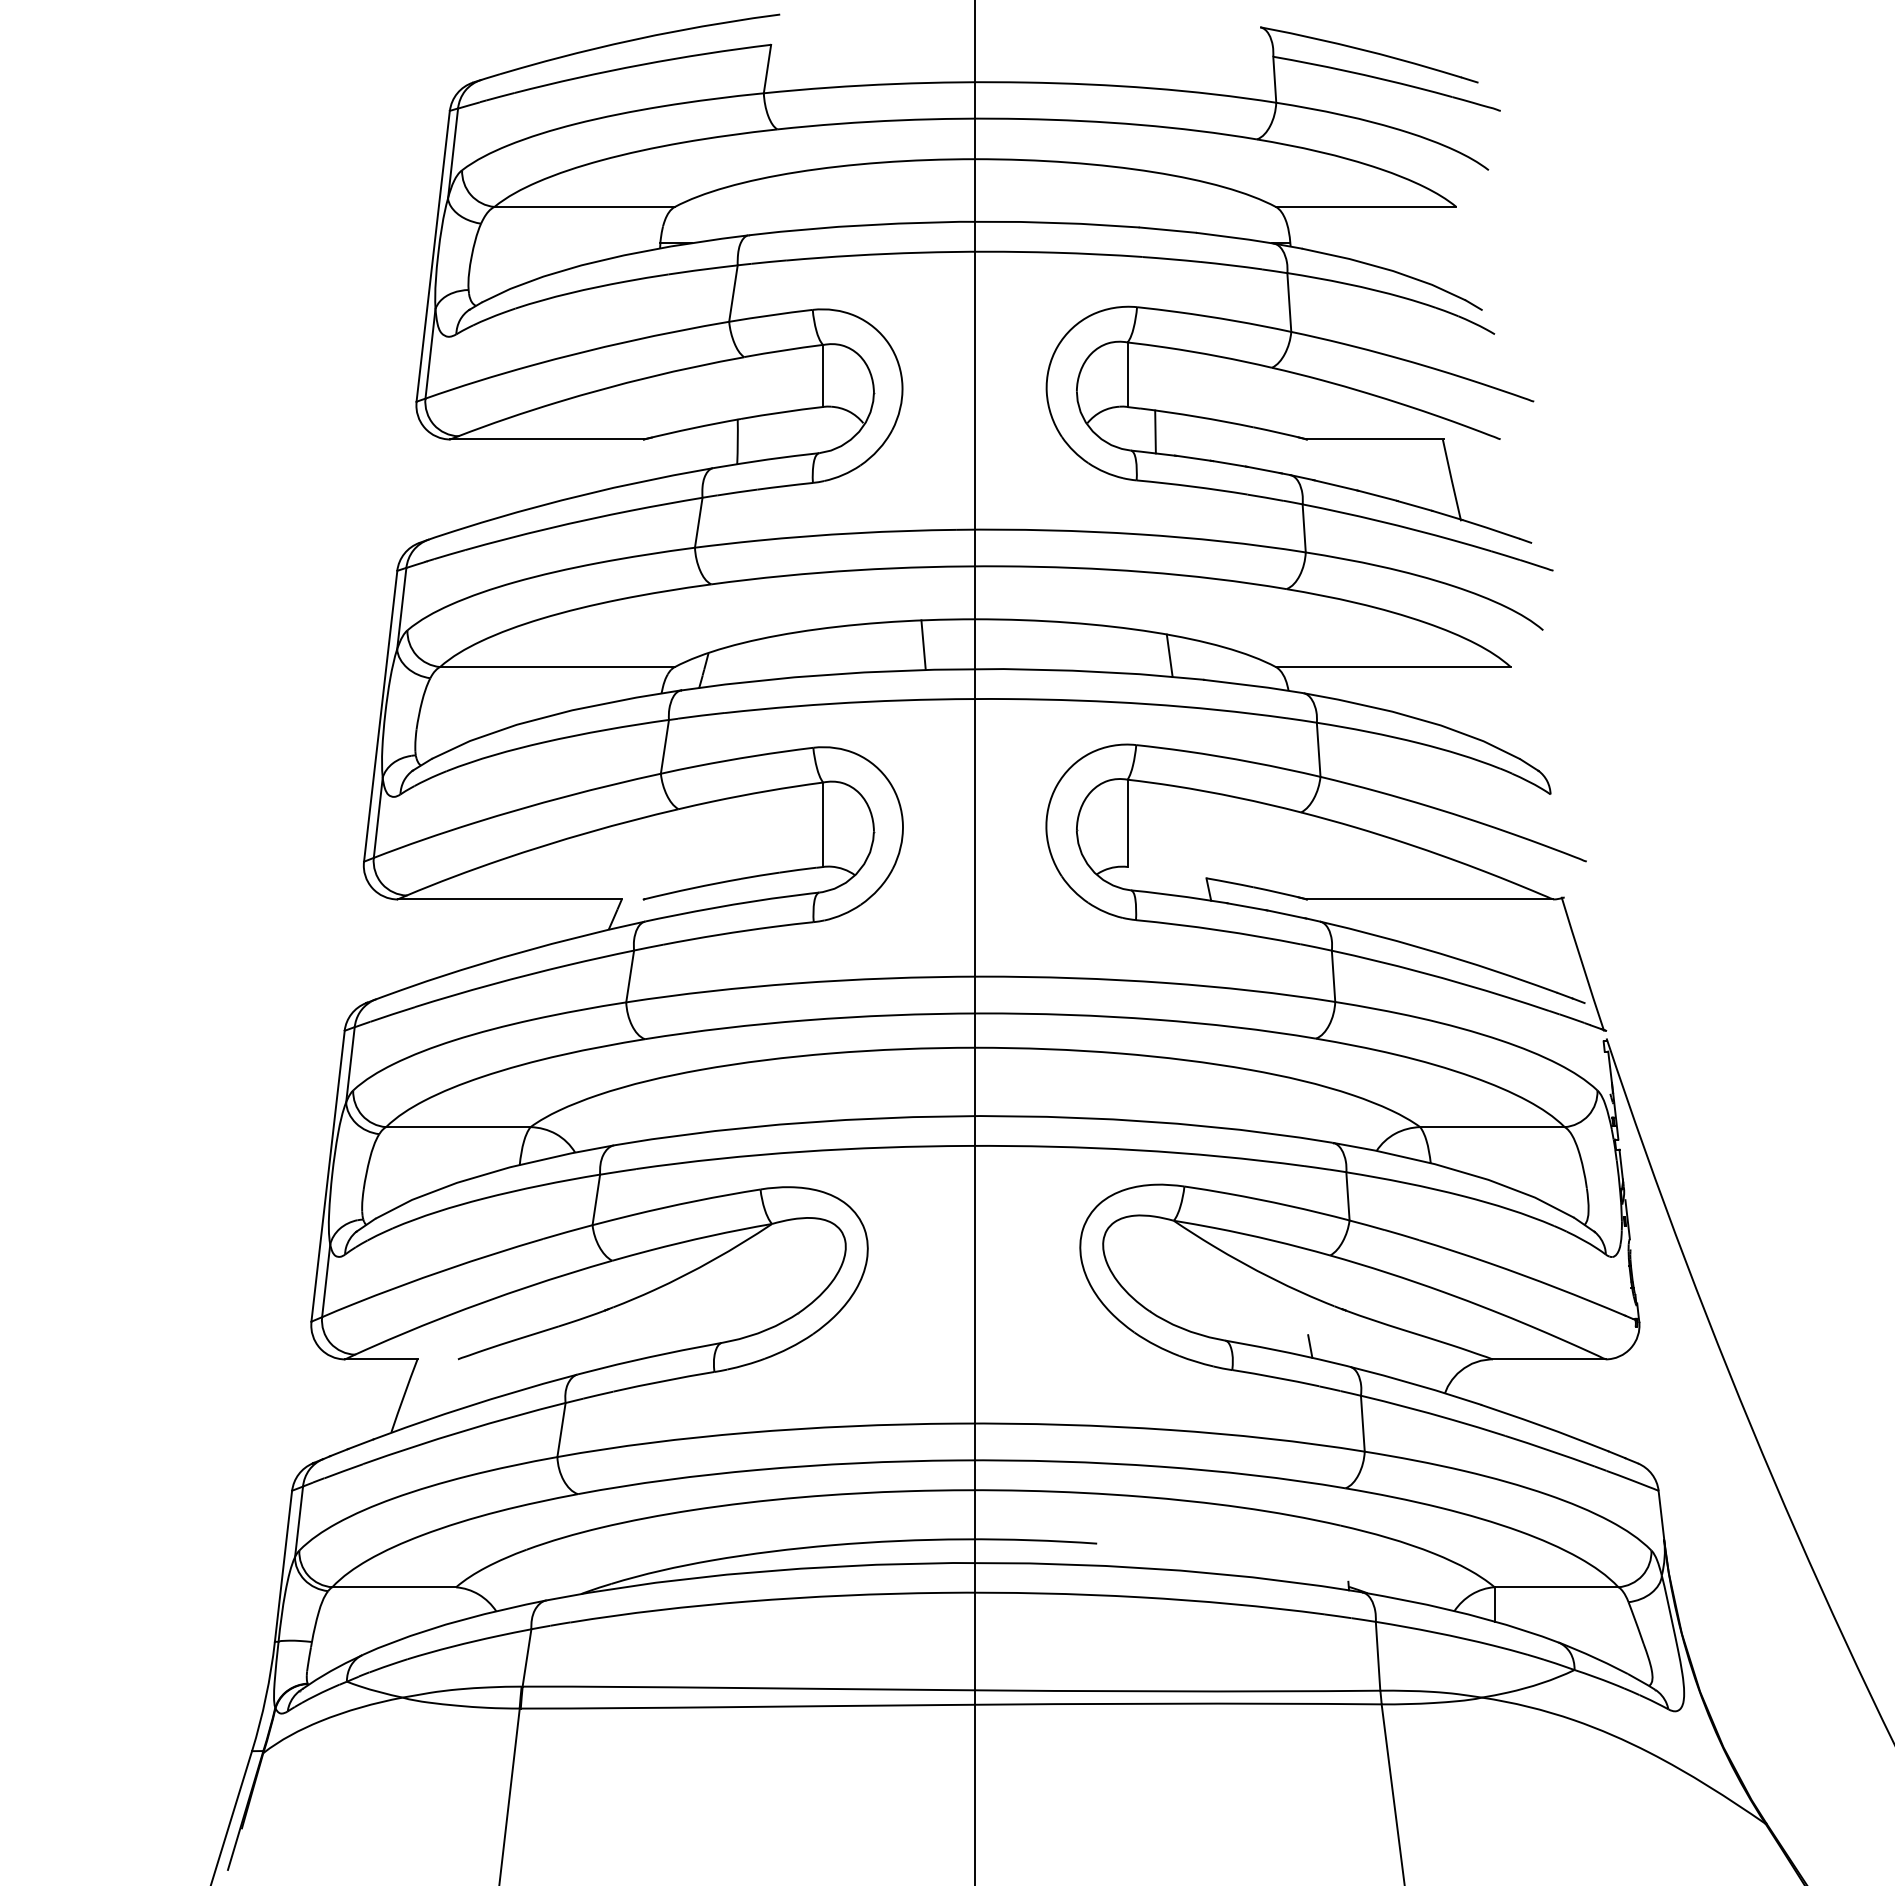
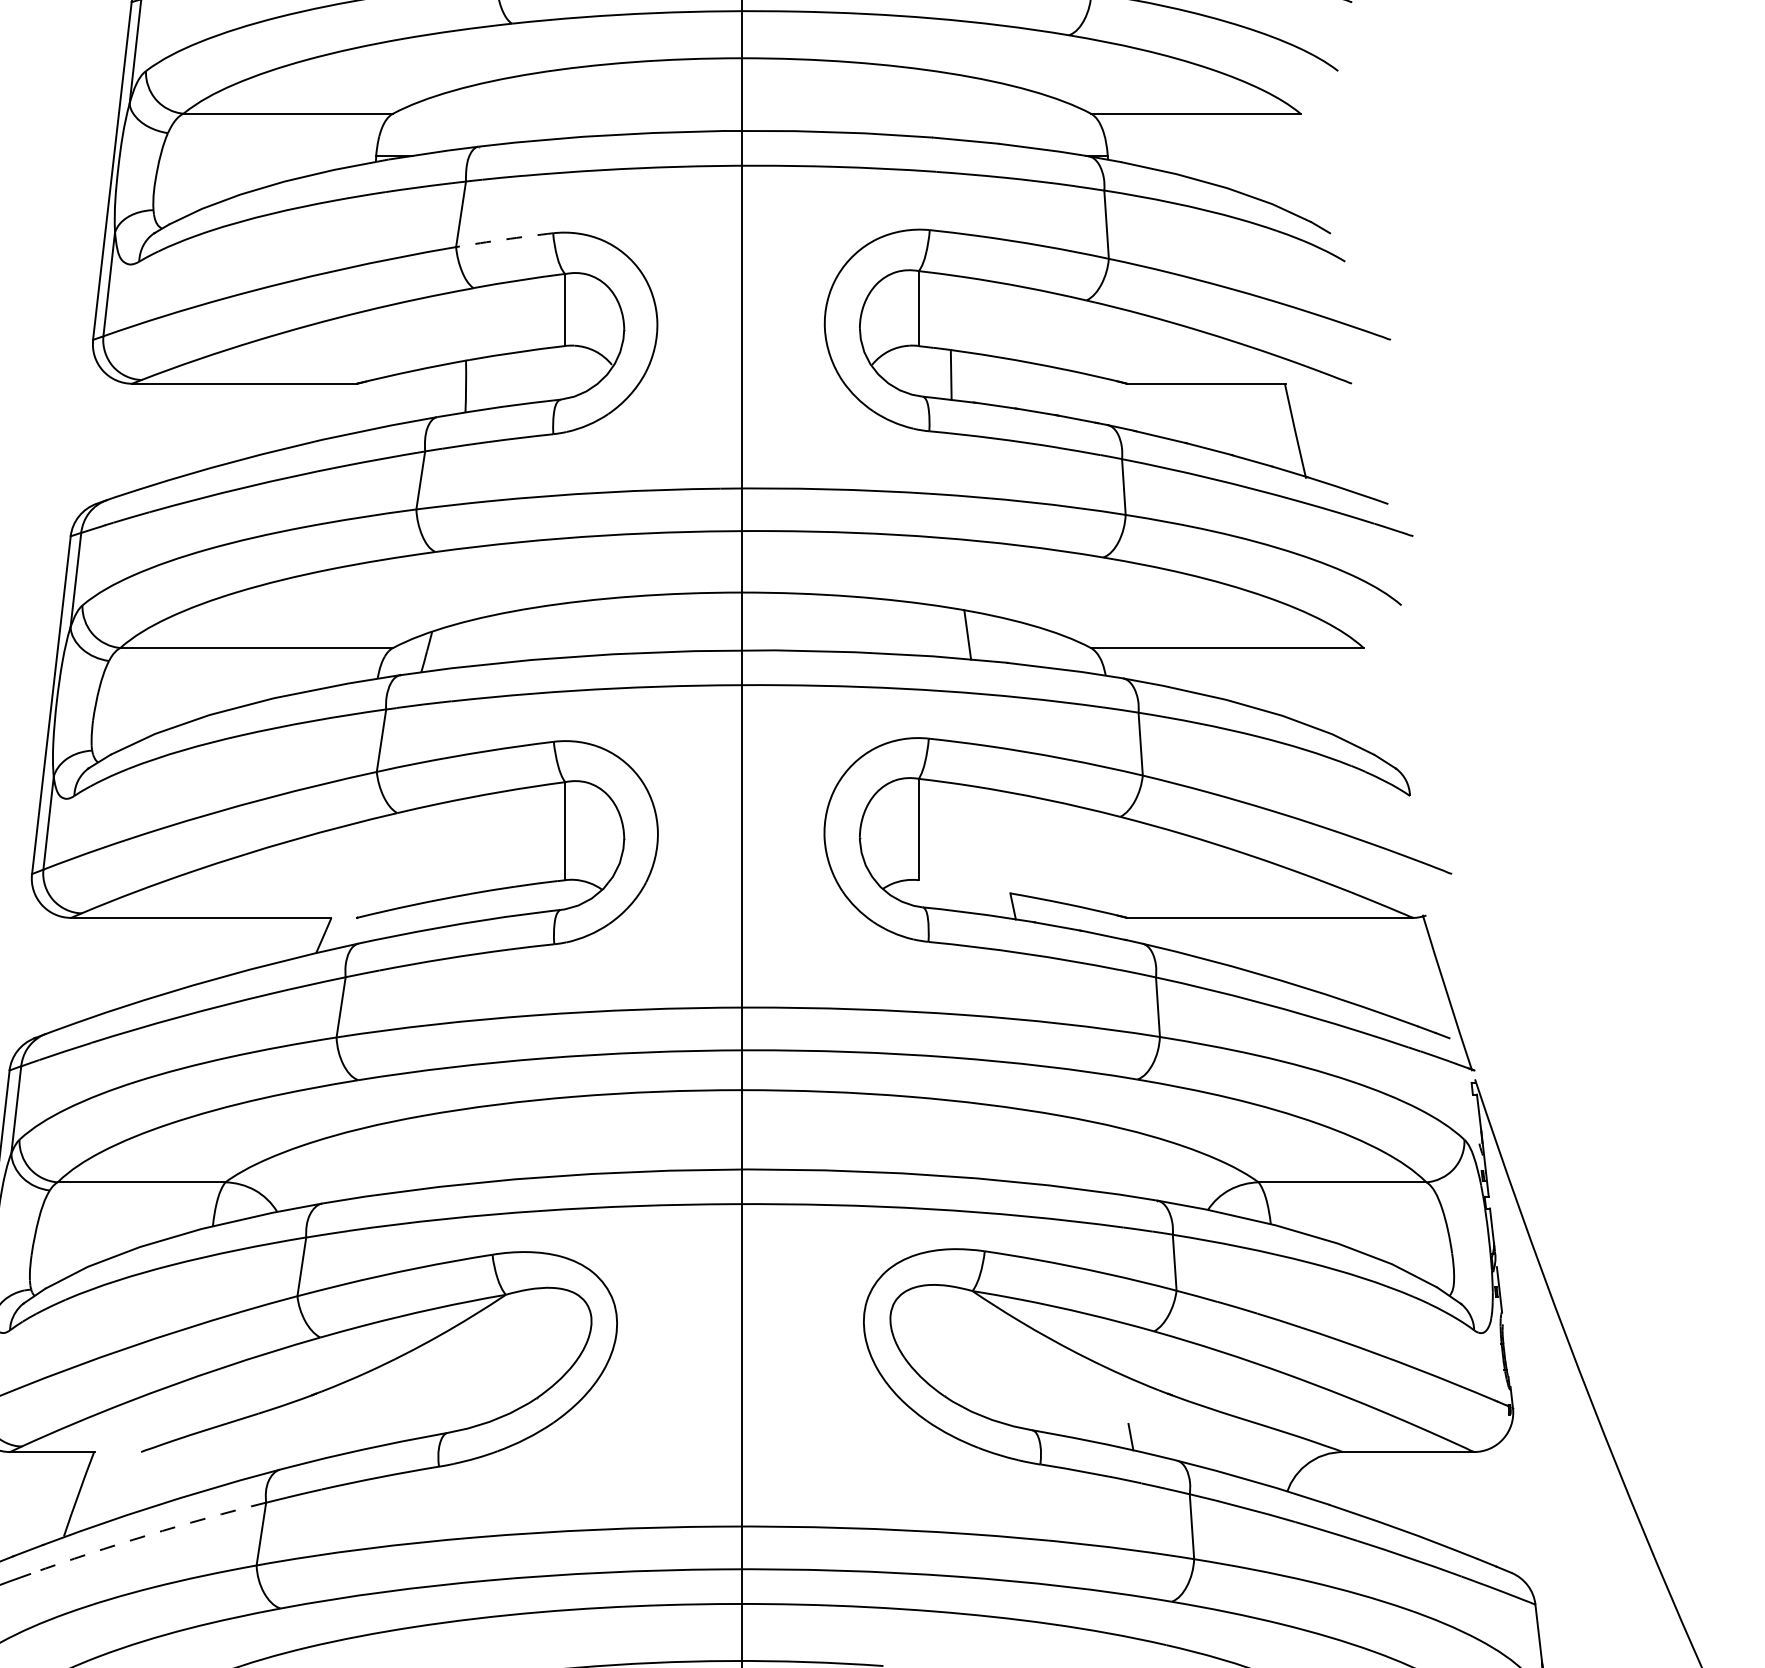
arc: (770, 315) -> (504, 239), solid -> dashed
line: (923, 645) -> (681, 623), removed
arc: (463, 1431) -> (147, 1535), solid -> dashed

